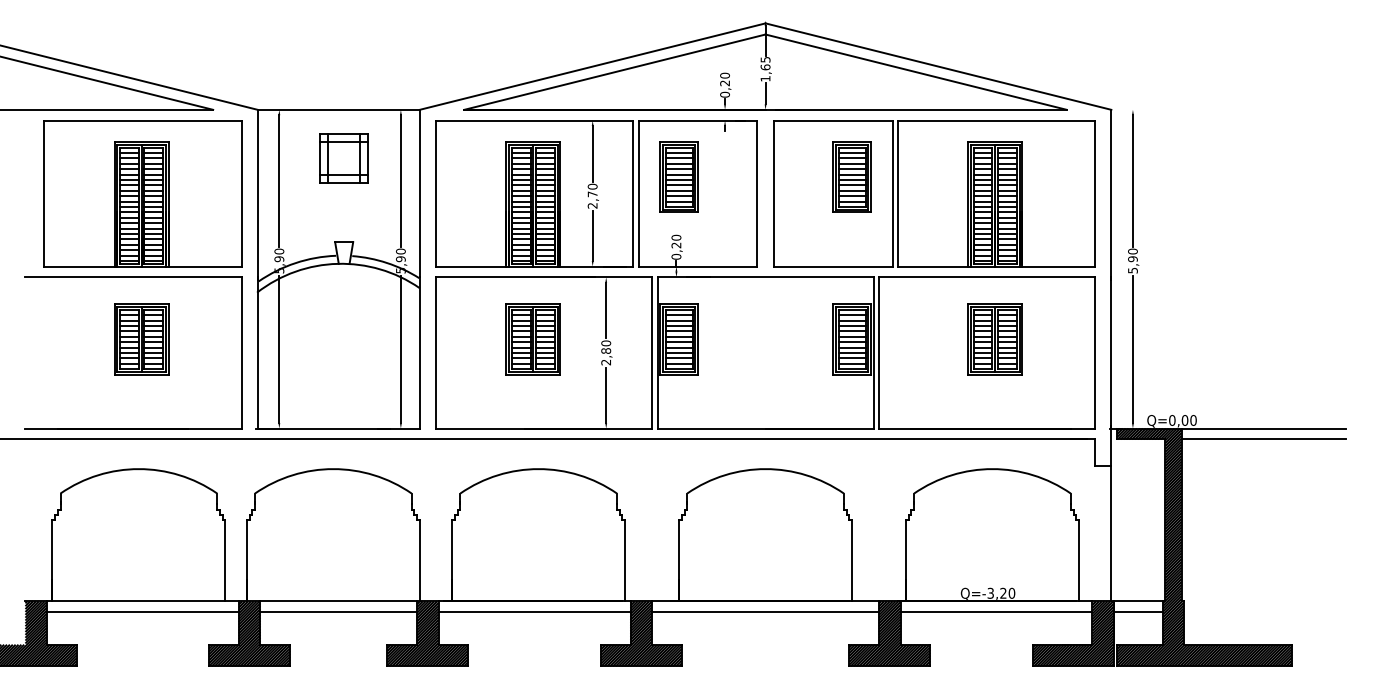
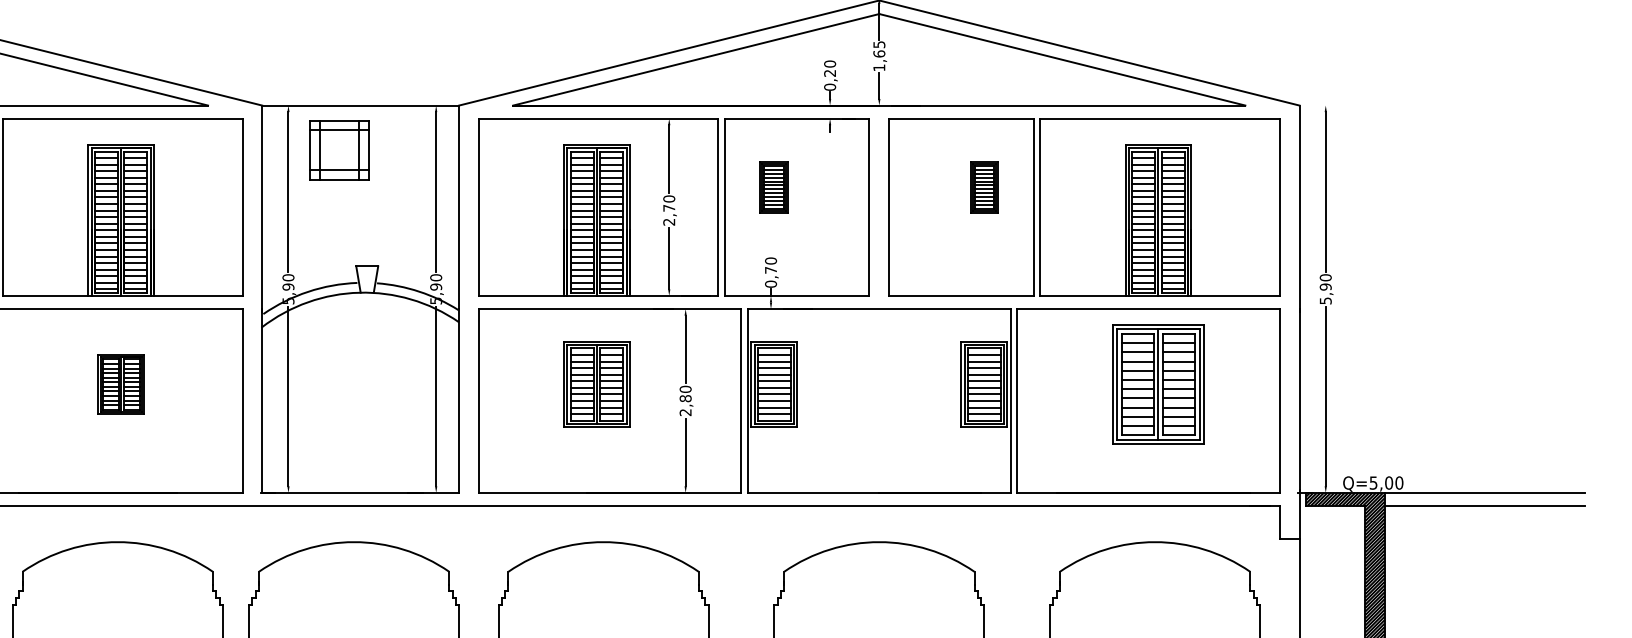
part: (343, 158) -> (338, 150), moved
part: (678, 176) -> (773, 186), size x0.6
part: (851, 176) -> (983, 186), size x0.6
text: (676, 245) -> (771, 270), 0,20 -> 0,70
part: (141, 339) -> (120, 384), size x0.7
part: (994, 339) -> (1157, 384), size x1.4
text: (1172, 420) -> (1373, 483), Q=0,00 -> Q=5,00

